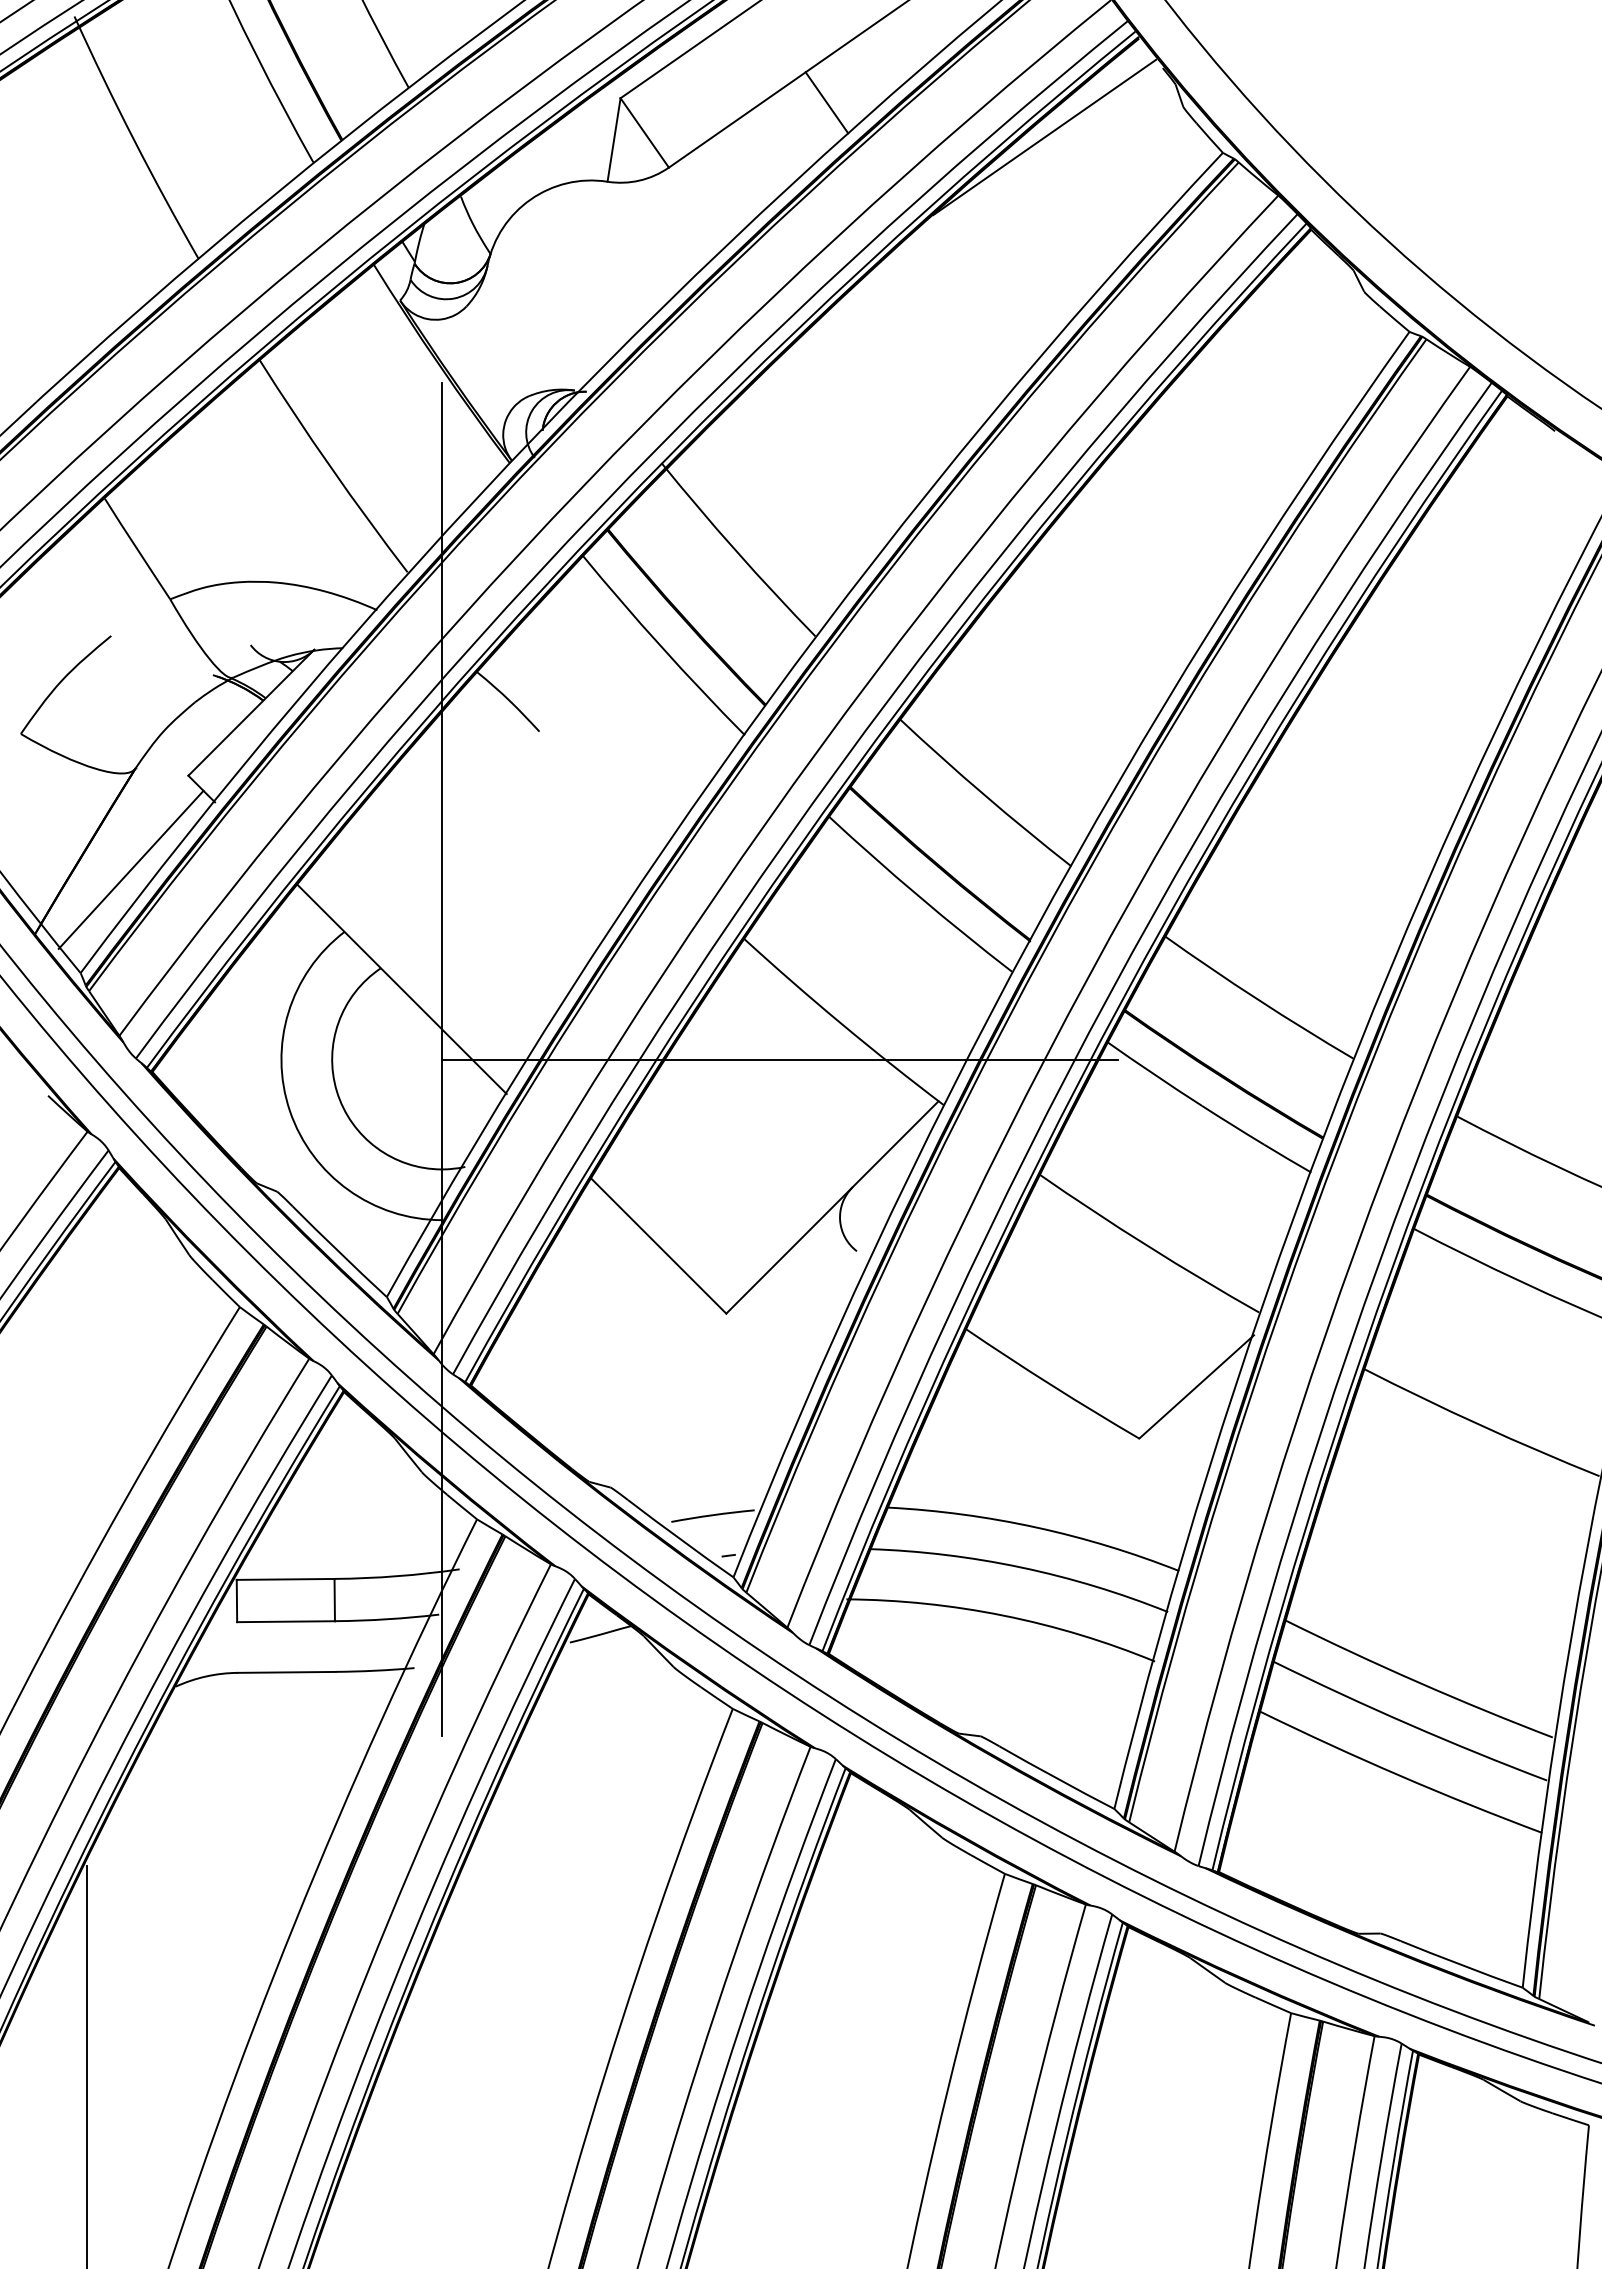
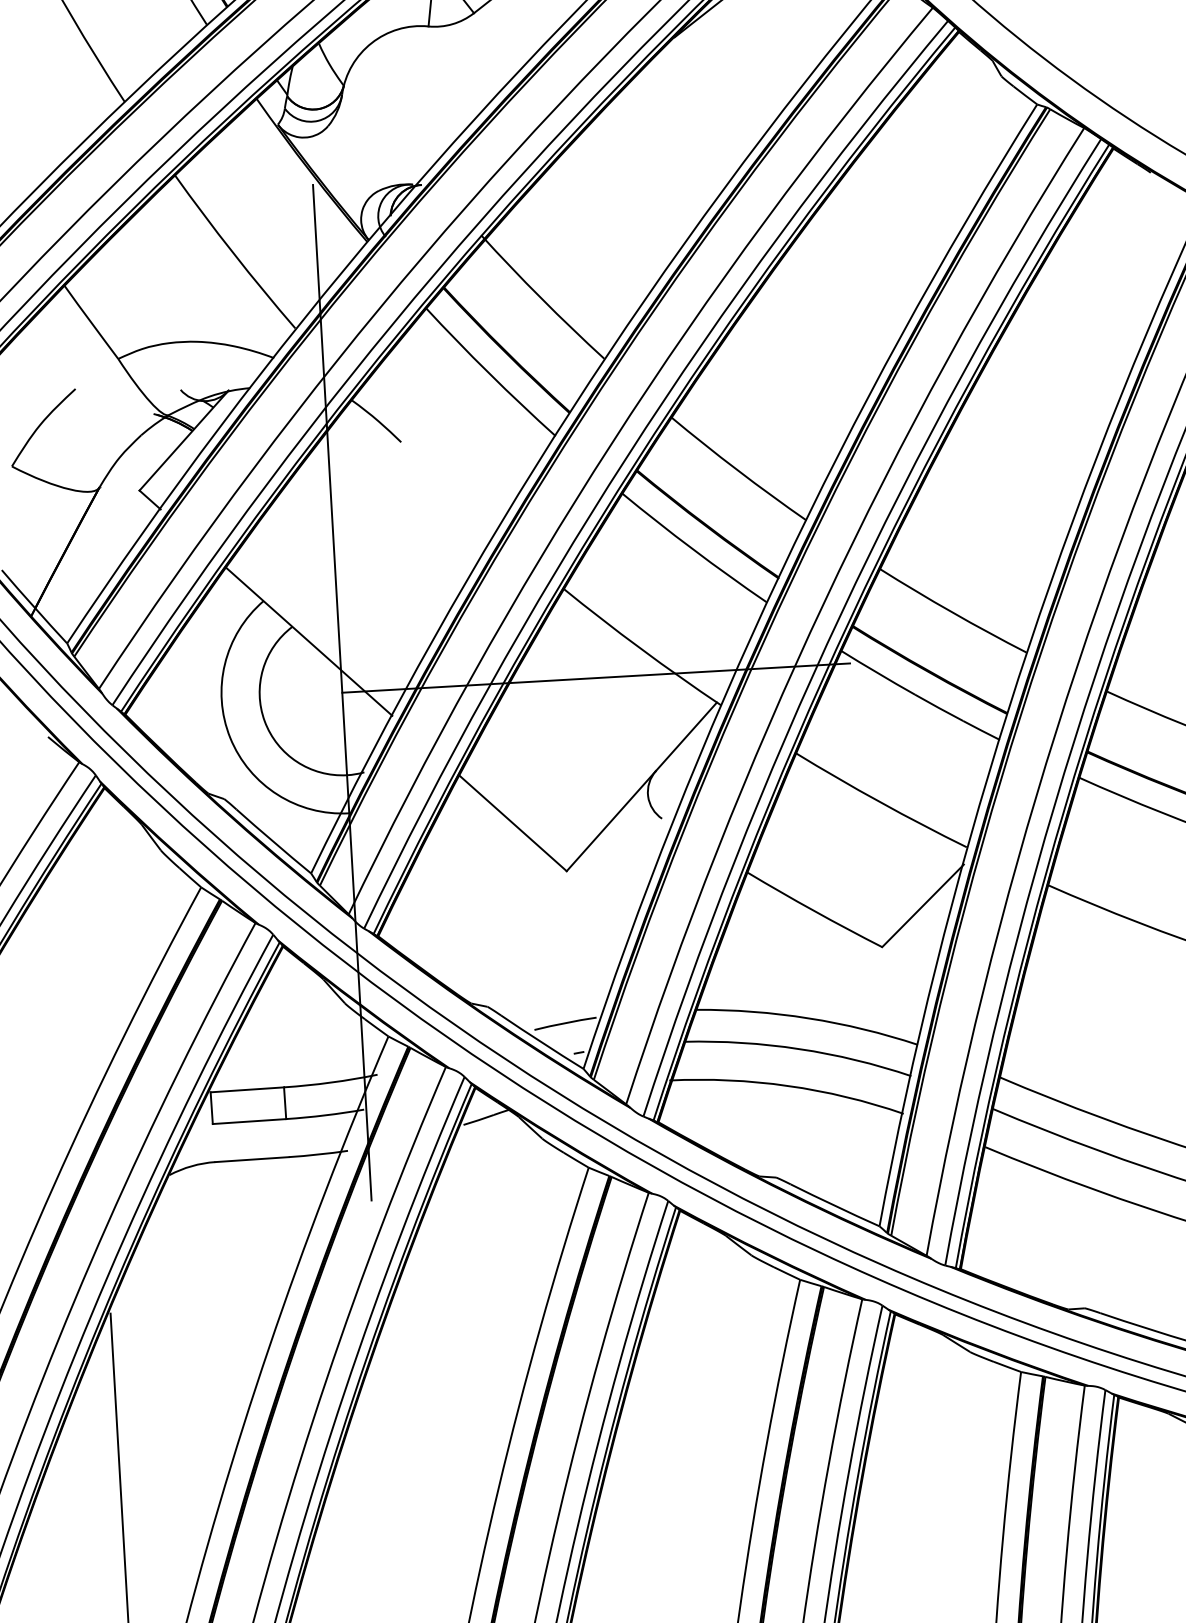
line: (130, 869) -> (100, 563), removed

